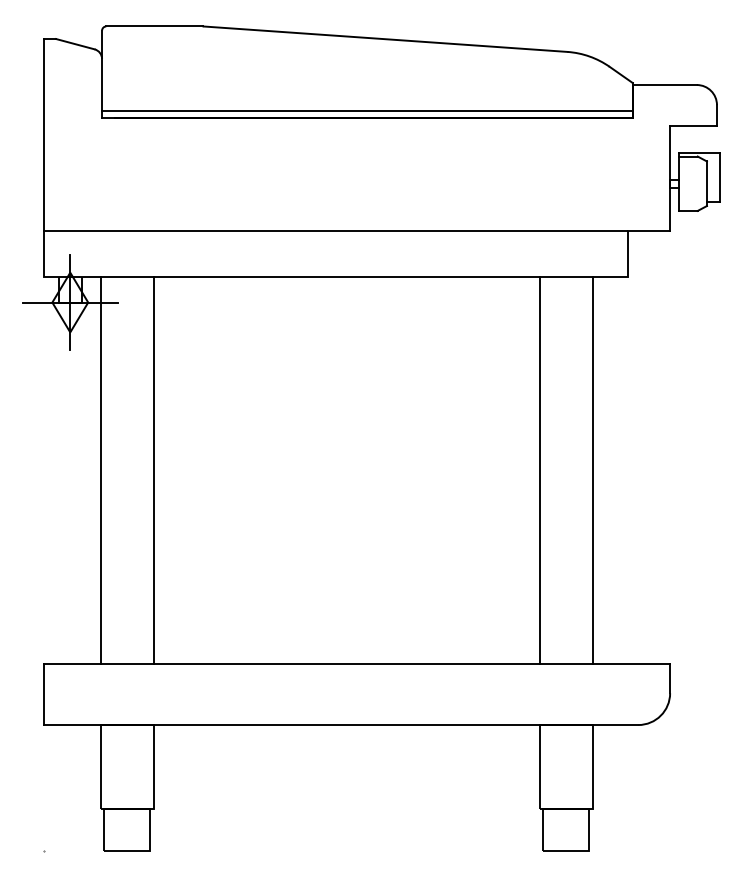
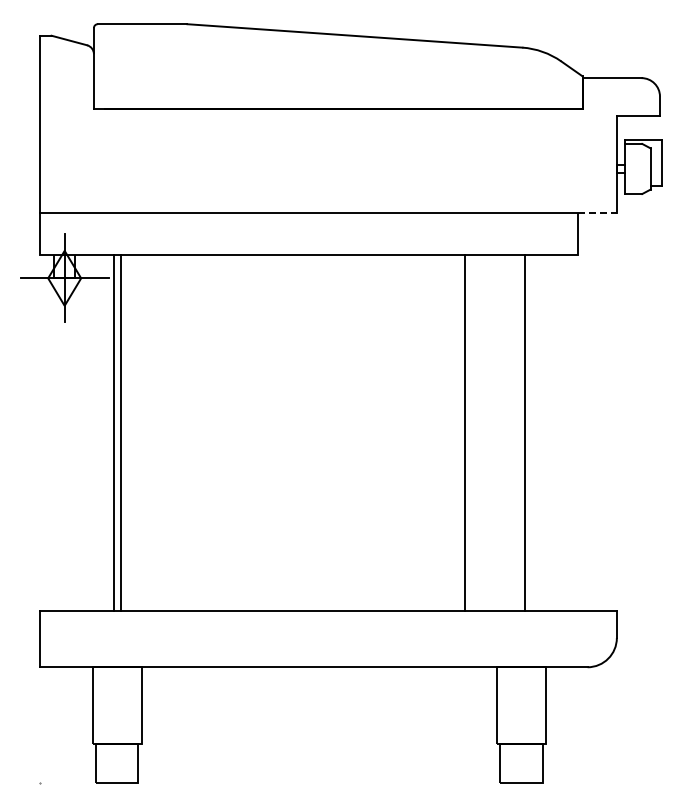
line: (366, 110) -> (337, 101), removed
line: (650, 231) -> (598, 212), solid -> dashed
line: (100, 471) -> (120, 433), moved
line: (153, 471) -> (113, 433), moved
line: (539, 471) -> (464, 433), moved
line: (592, 471) -> (524, 433), moved

